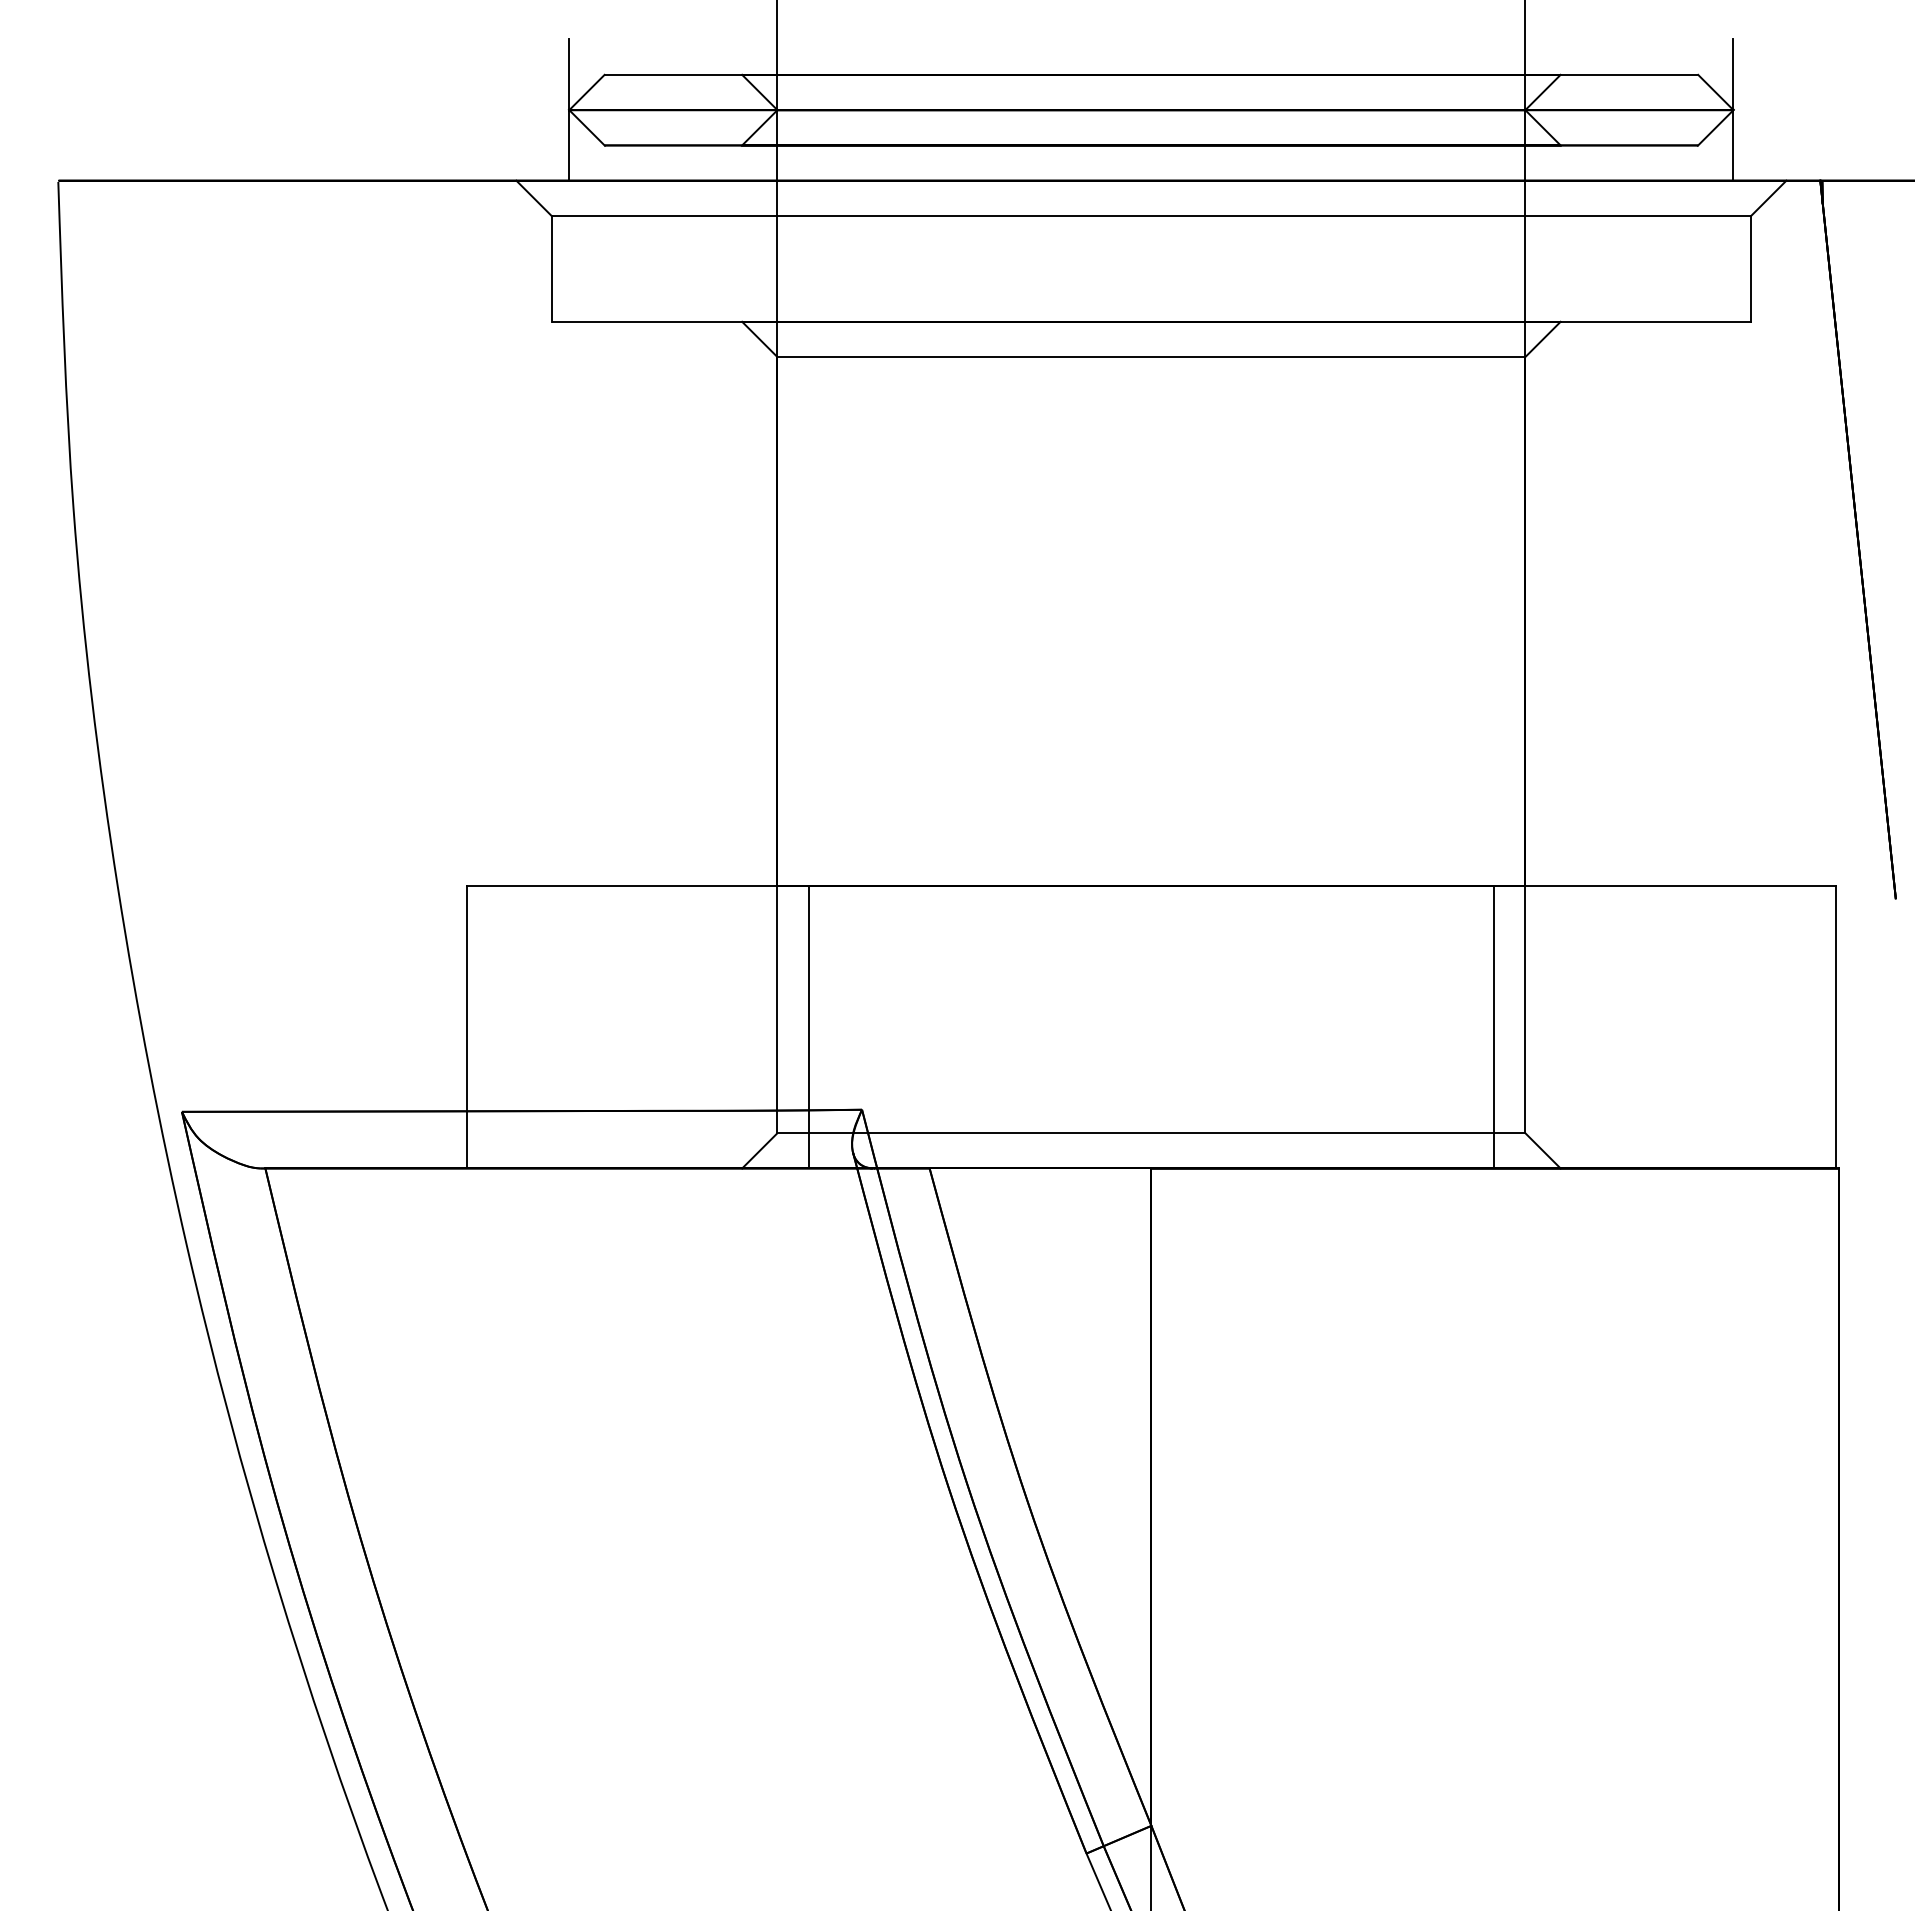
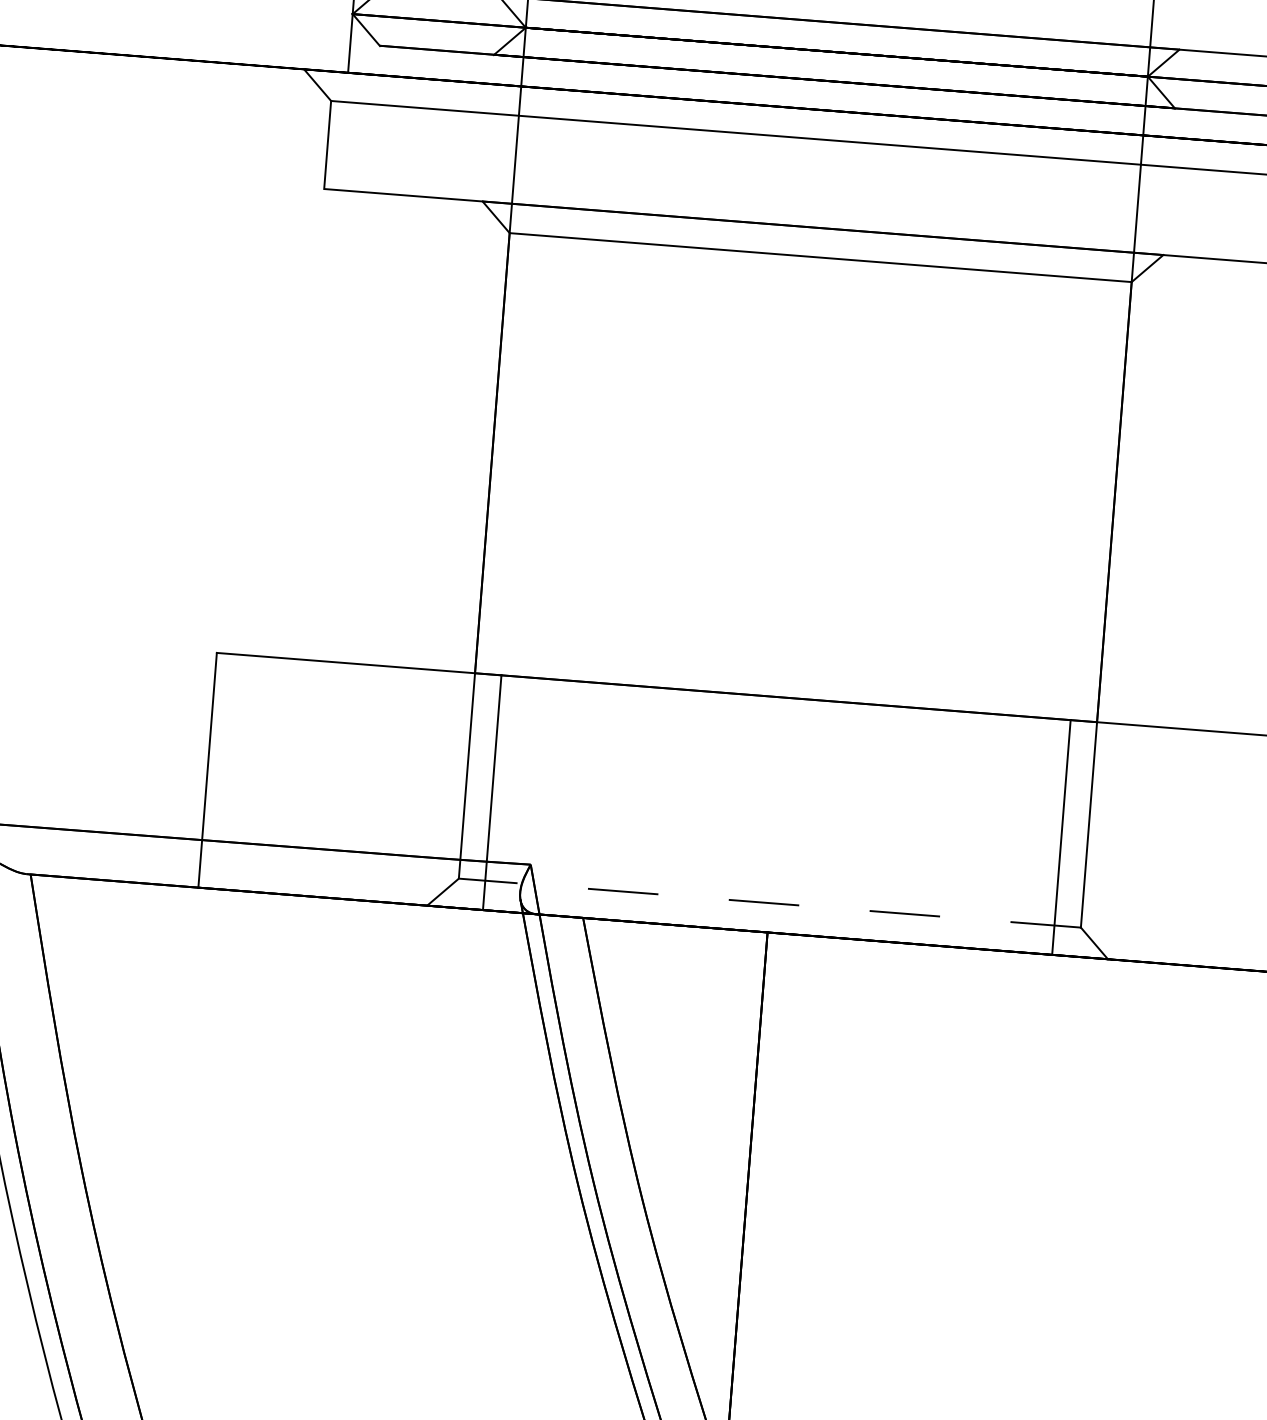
line: (1151, 1133) -> (769, 903), solid -> dashed

